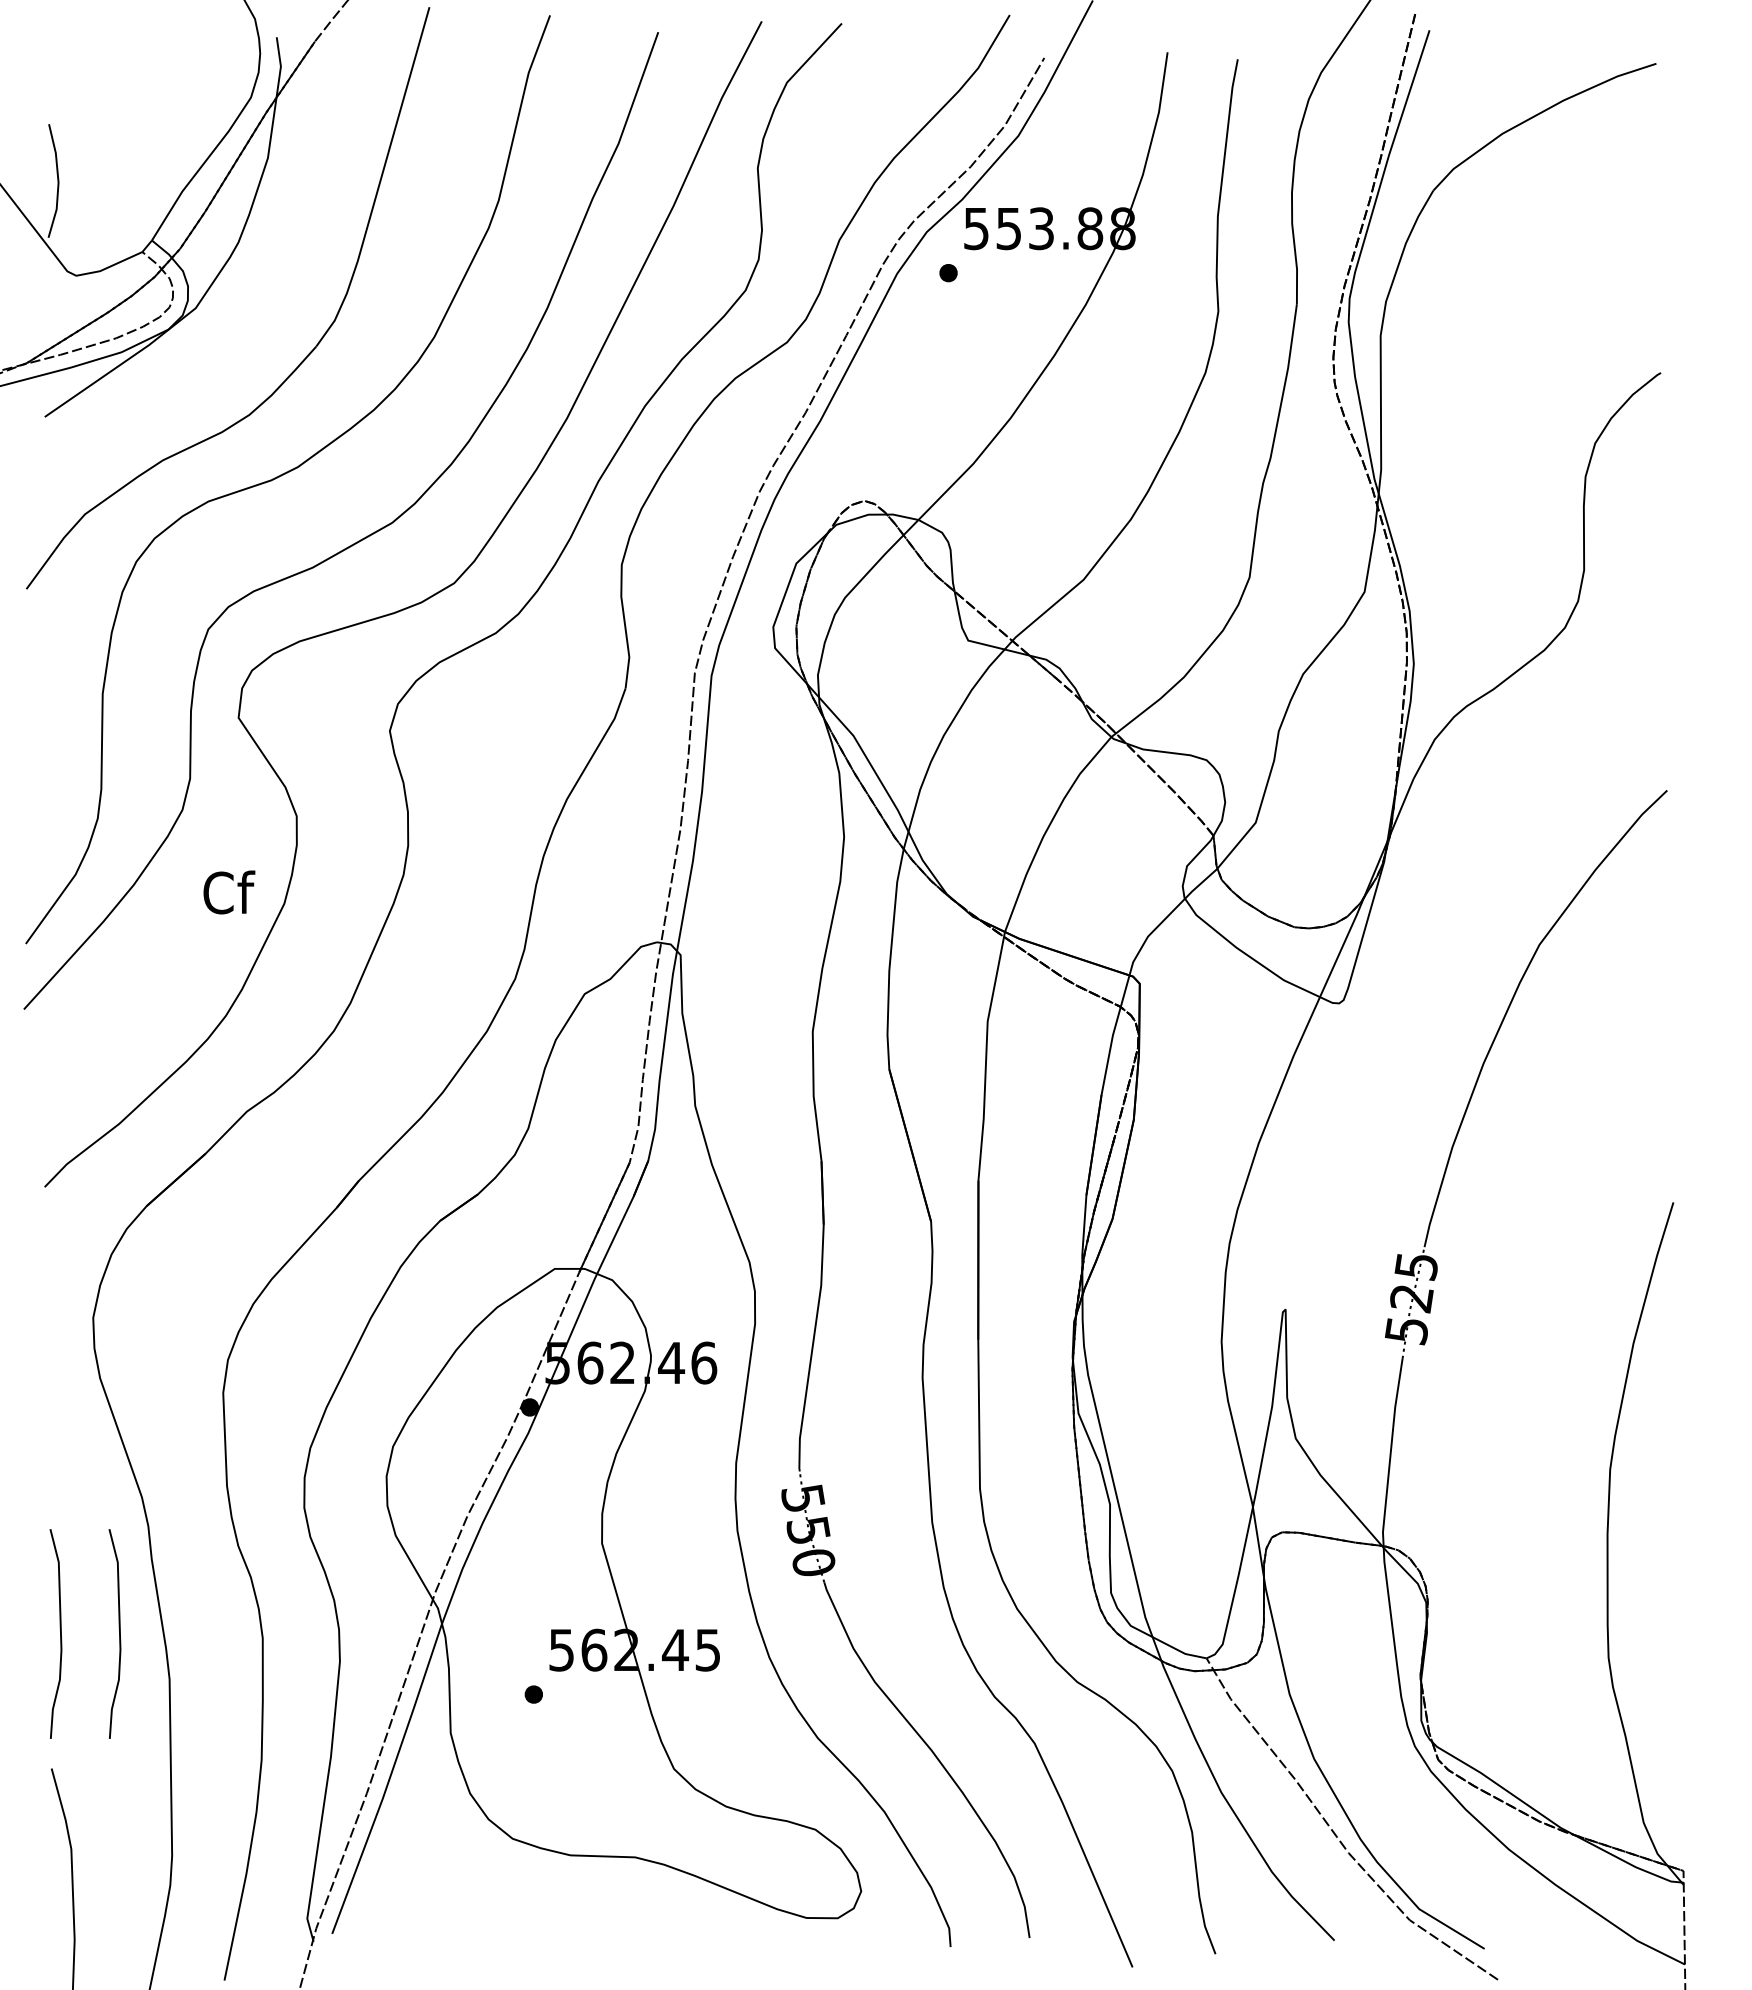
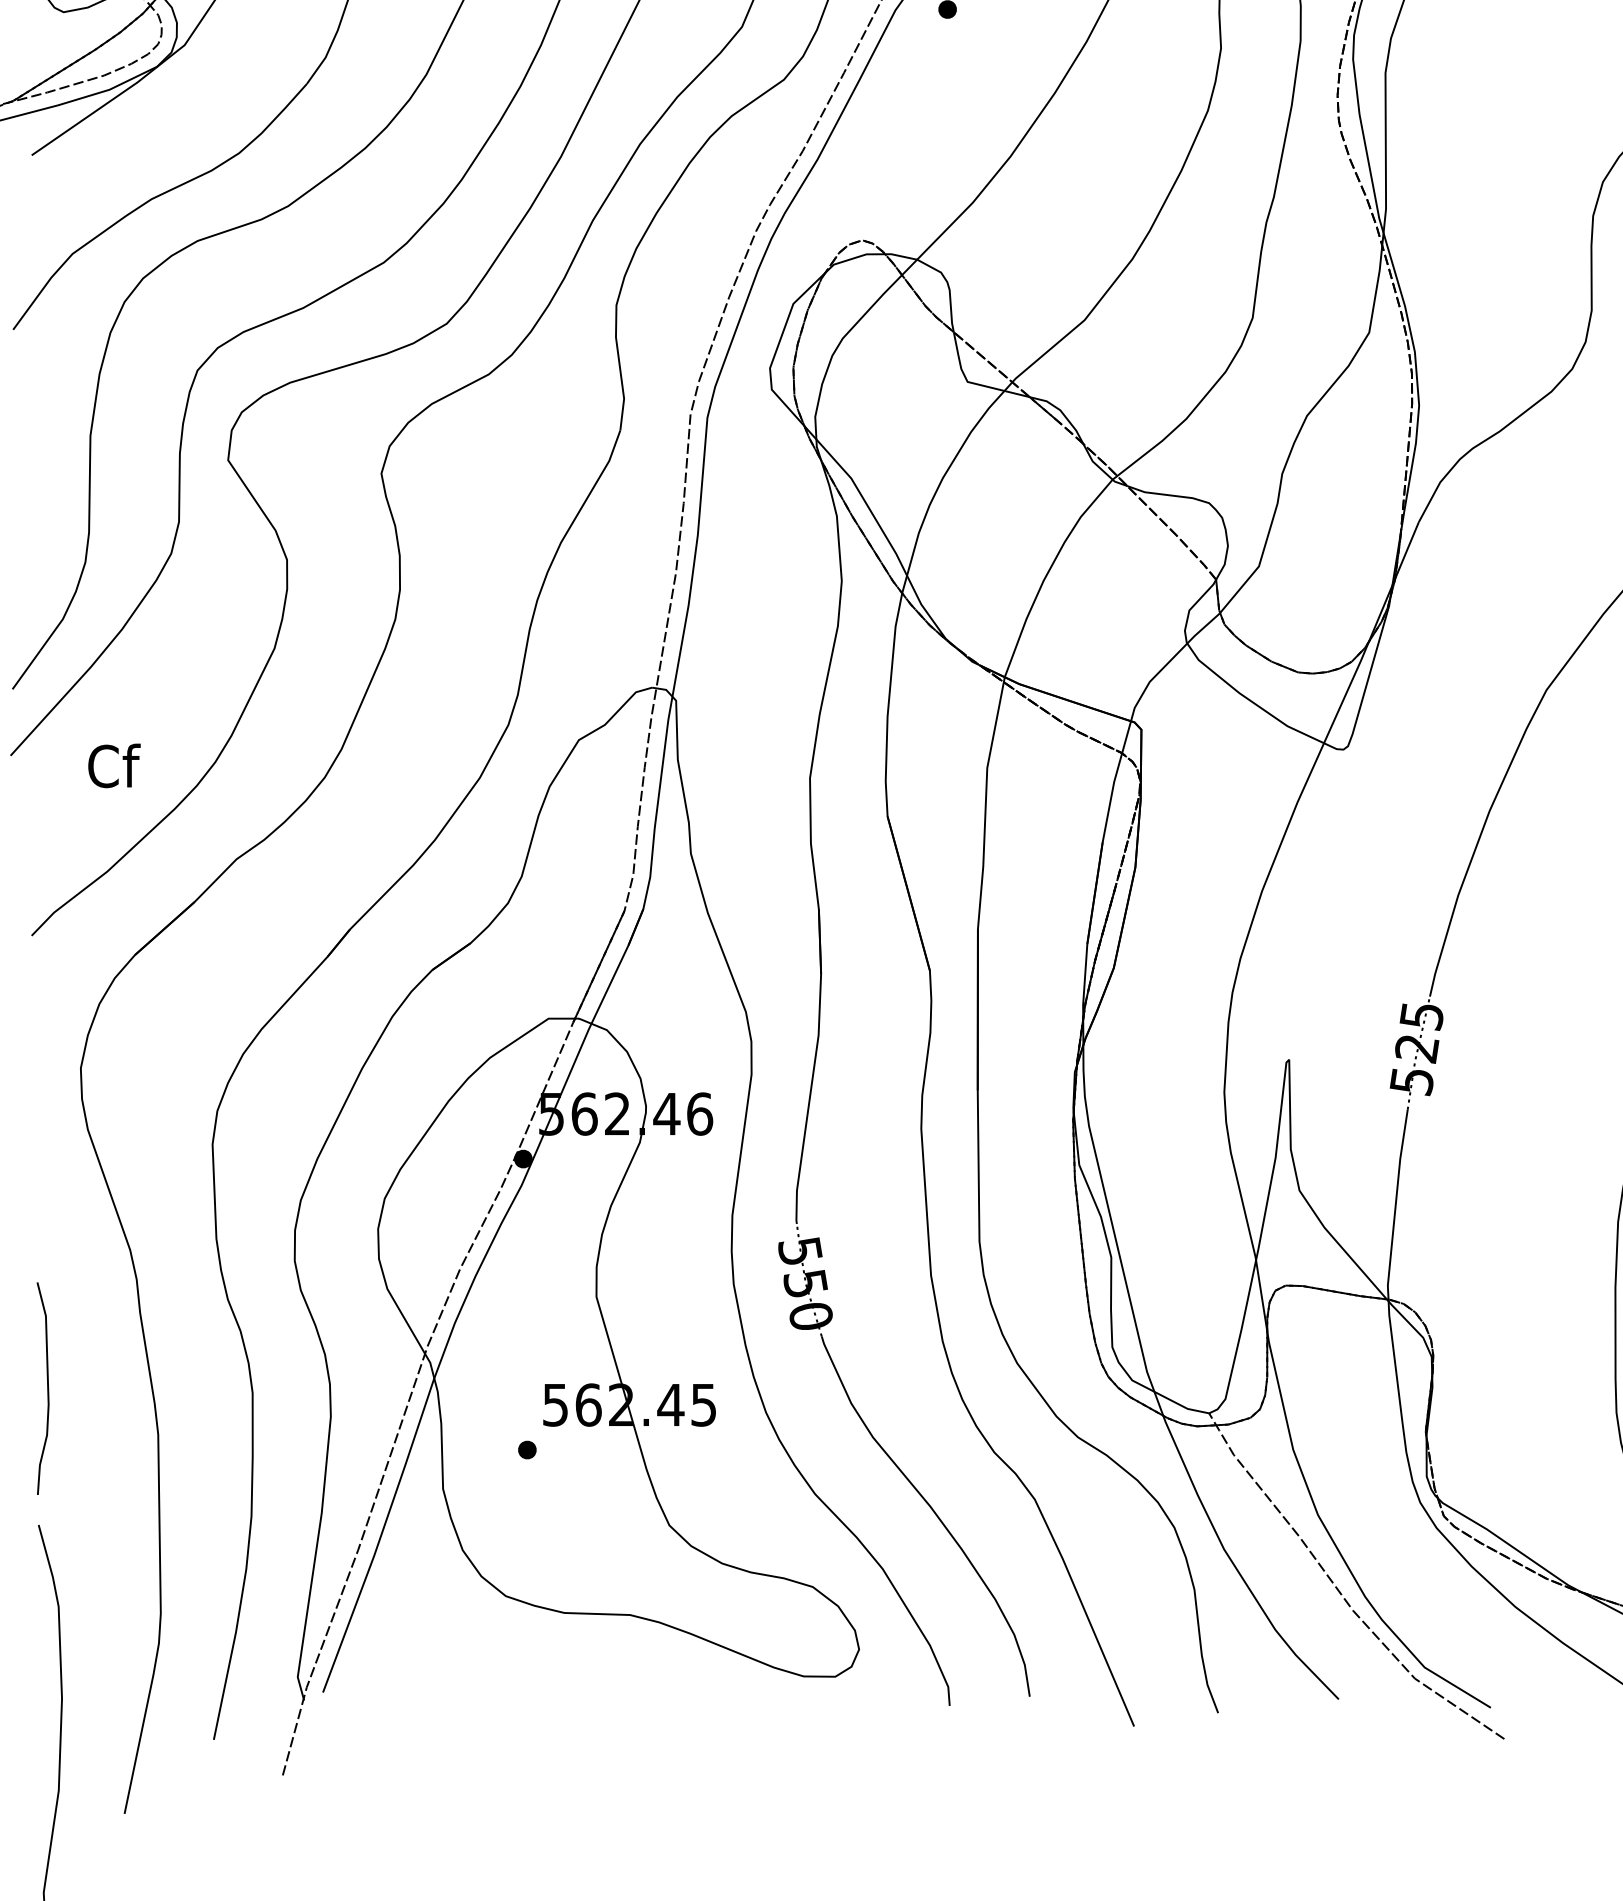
text: (229, 892) -> (114, 765), moved
curve: (119, 1633) -> (107, 1388), removed

